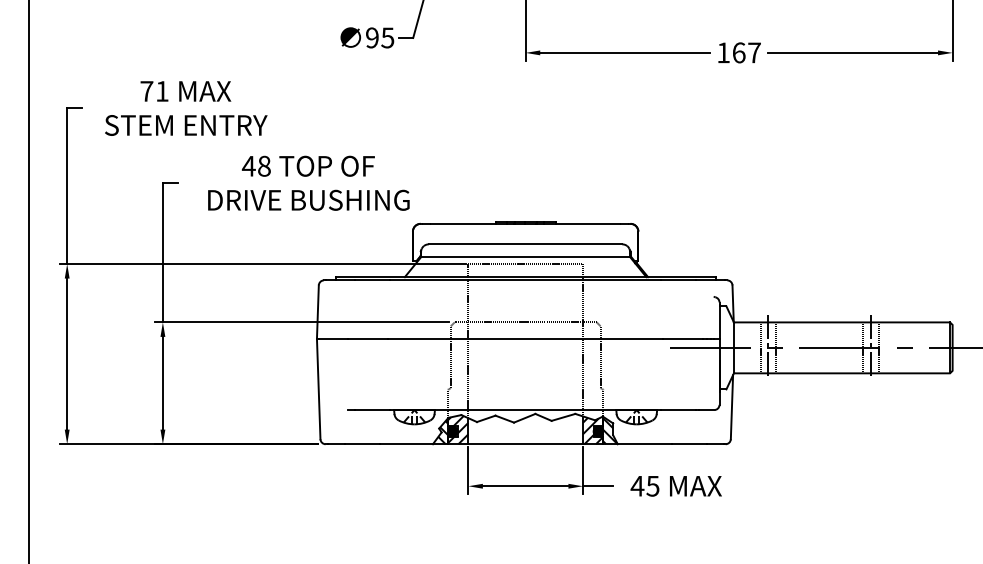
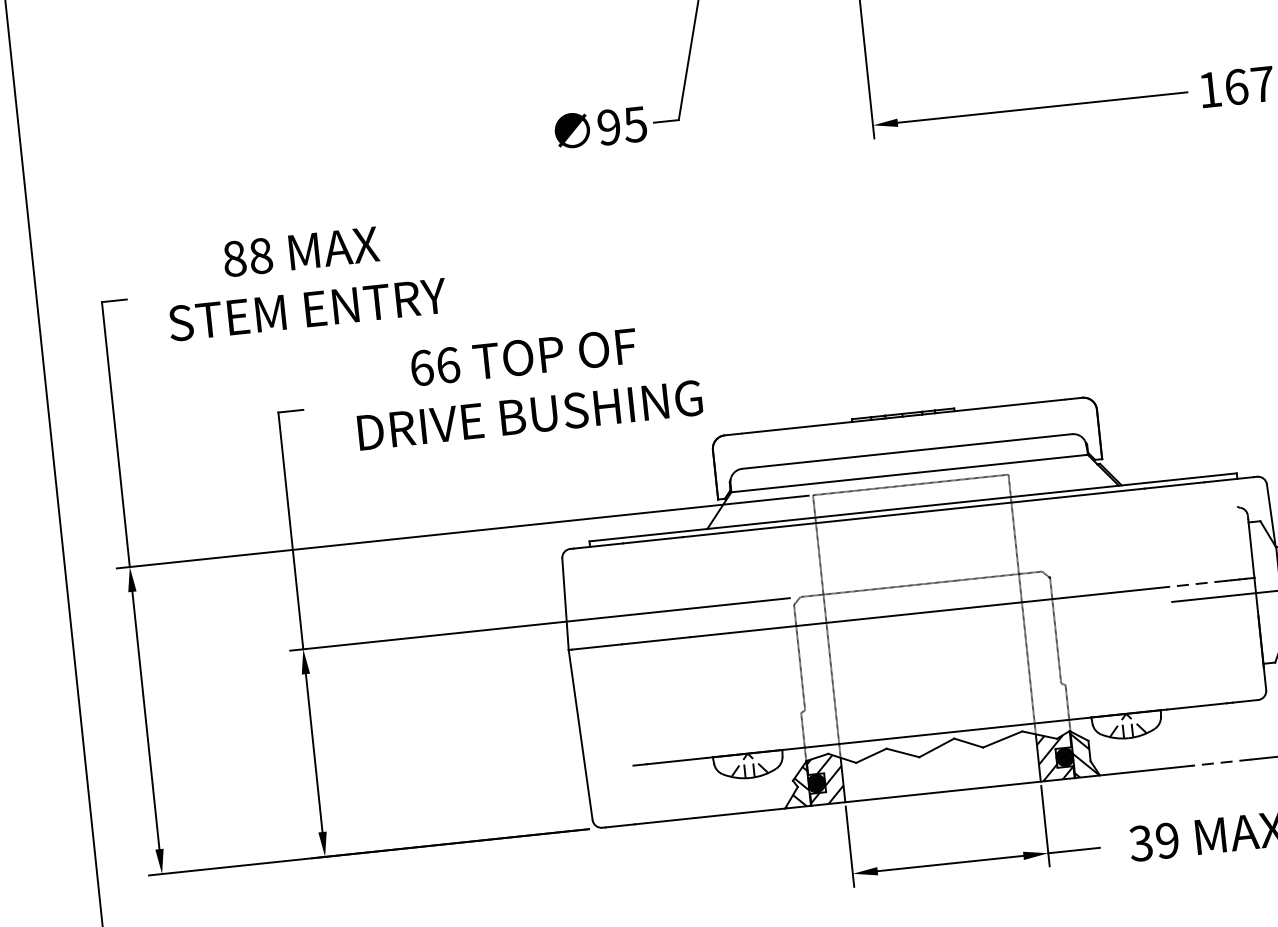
text: (154, 91) -> (247, 257), 71 -> 88
text: (255, 165) -> (432, 365), 48 -> 66
line: (682, 338) -> (1191, 583), solid -> dashed
line: (688, 444) -> (1220, 763), solid -> dashed
text: (644, 485) -> (1152, 840), 45 -> 39

